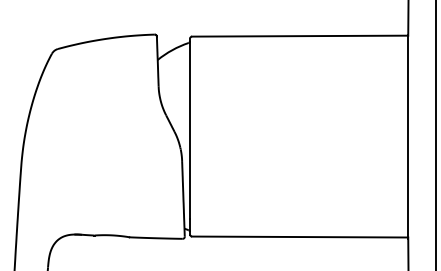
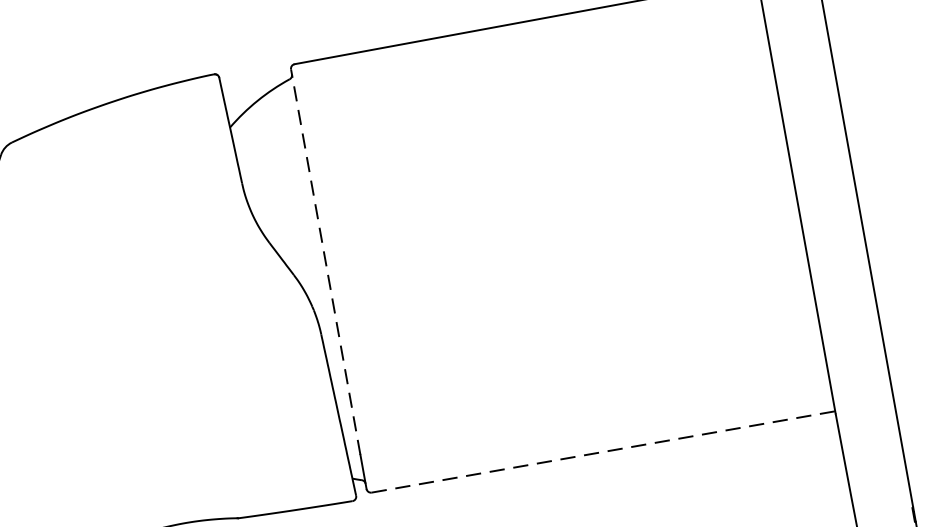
line: (190, 128) -> (326, 261), solid -> dashed
line: (300, 237) -> (604, 452), solid -> dashed

